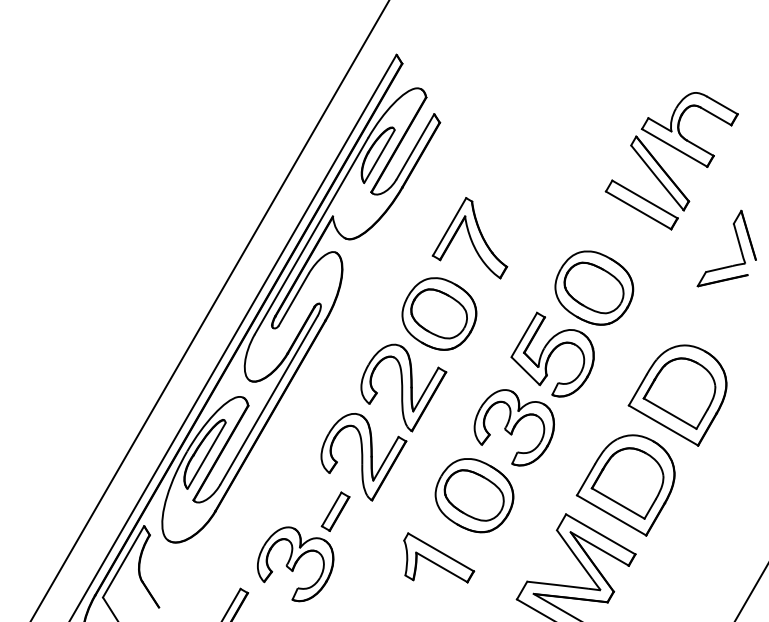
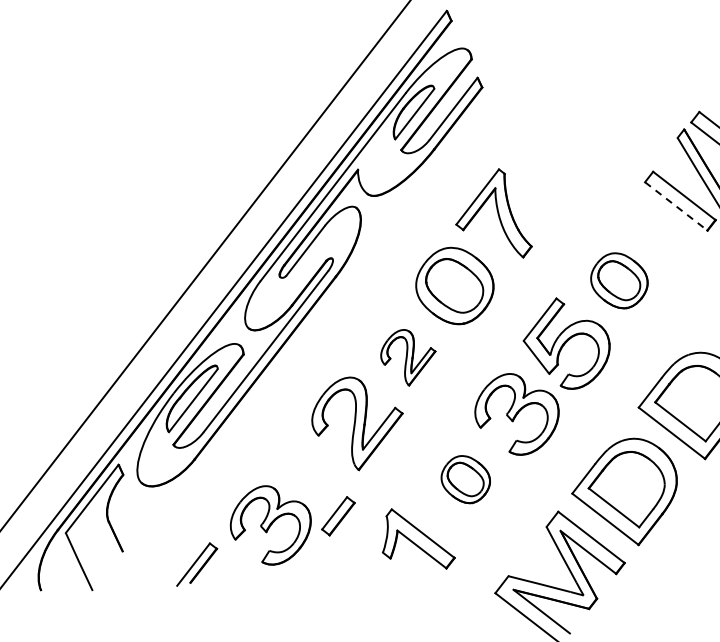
line: (638, 210) -> (676, 206), solid -> dashed
part: (594, 287) -> (619, 280), size x0.7
part: (403, 387) -> (407, 357), size x0.6
part: (474, 495) -> (465, 479), size x0.6
part: (335, 511) -> (338, 515), moved

